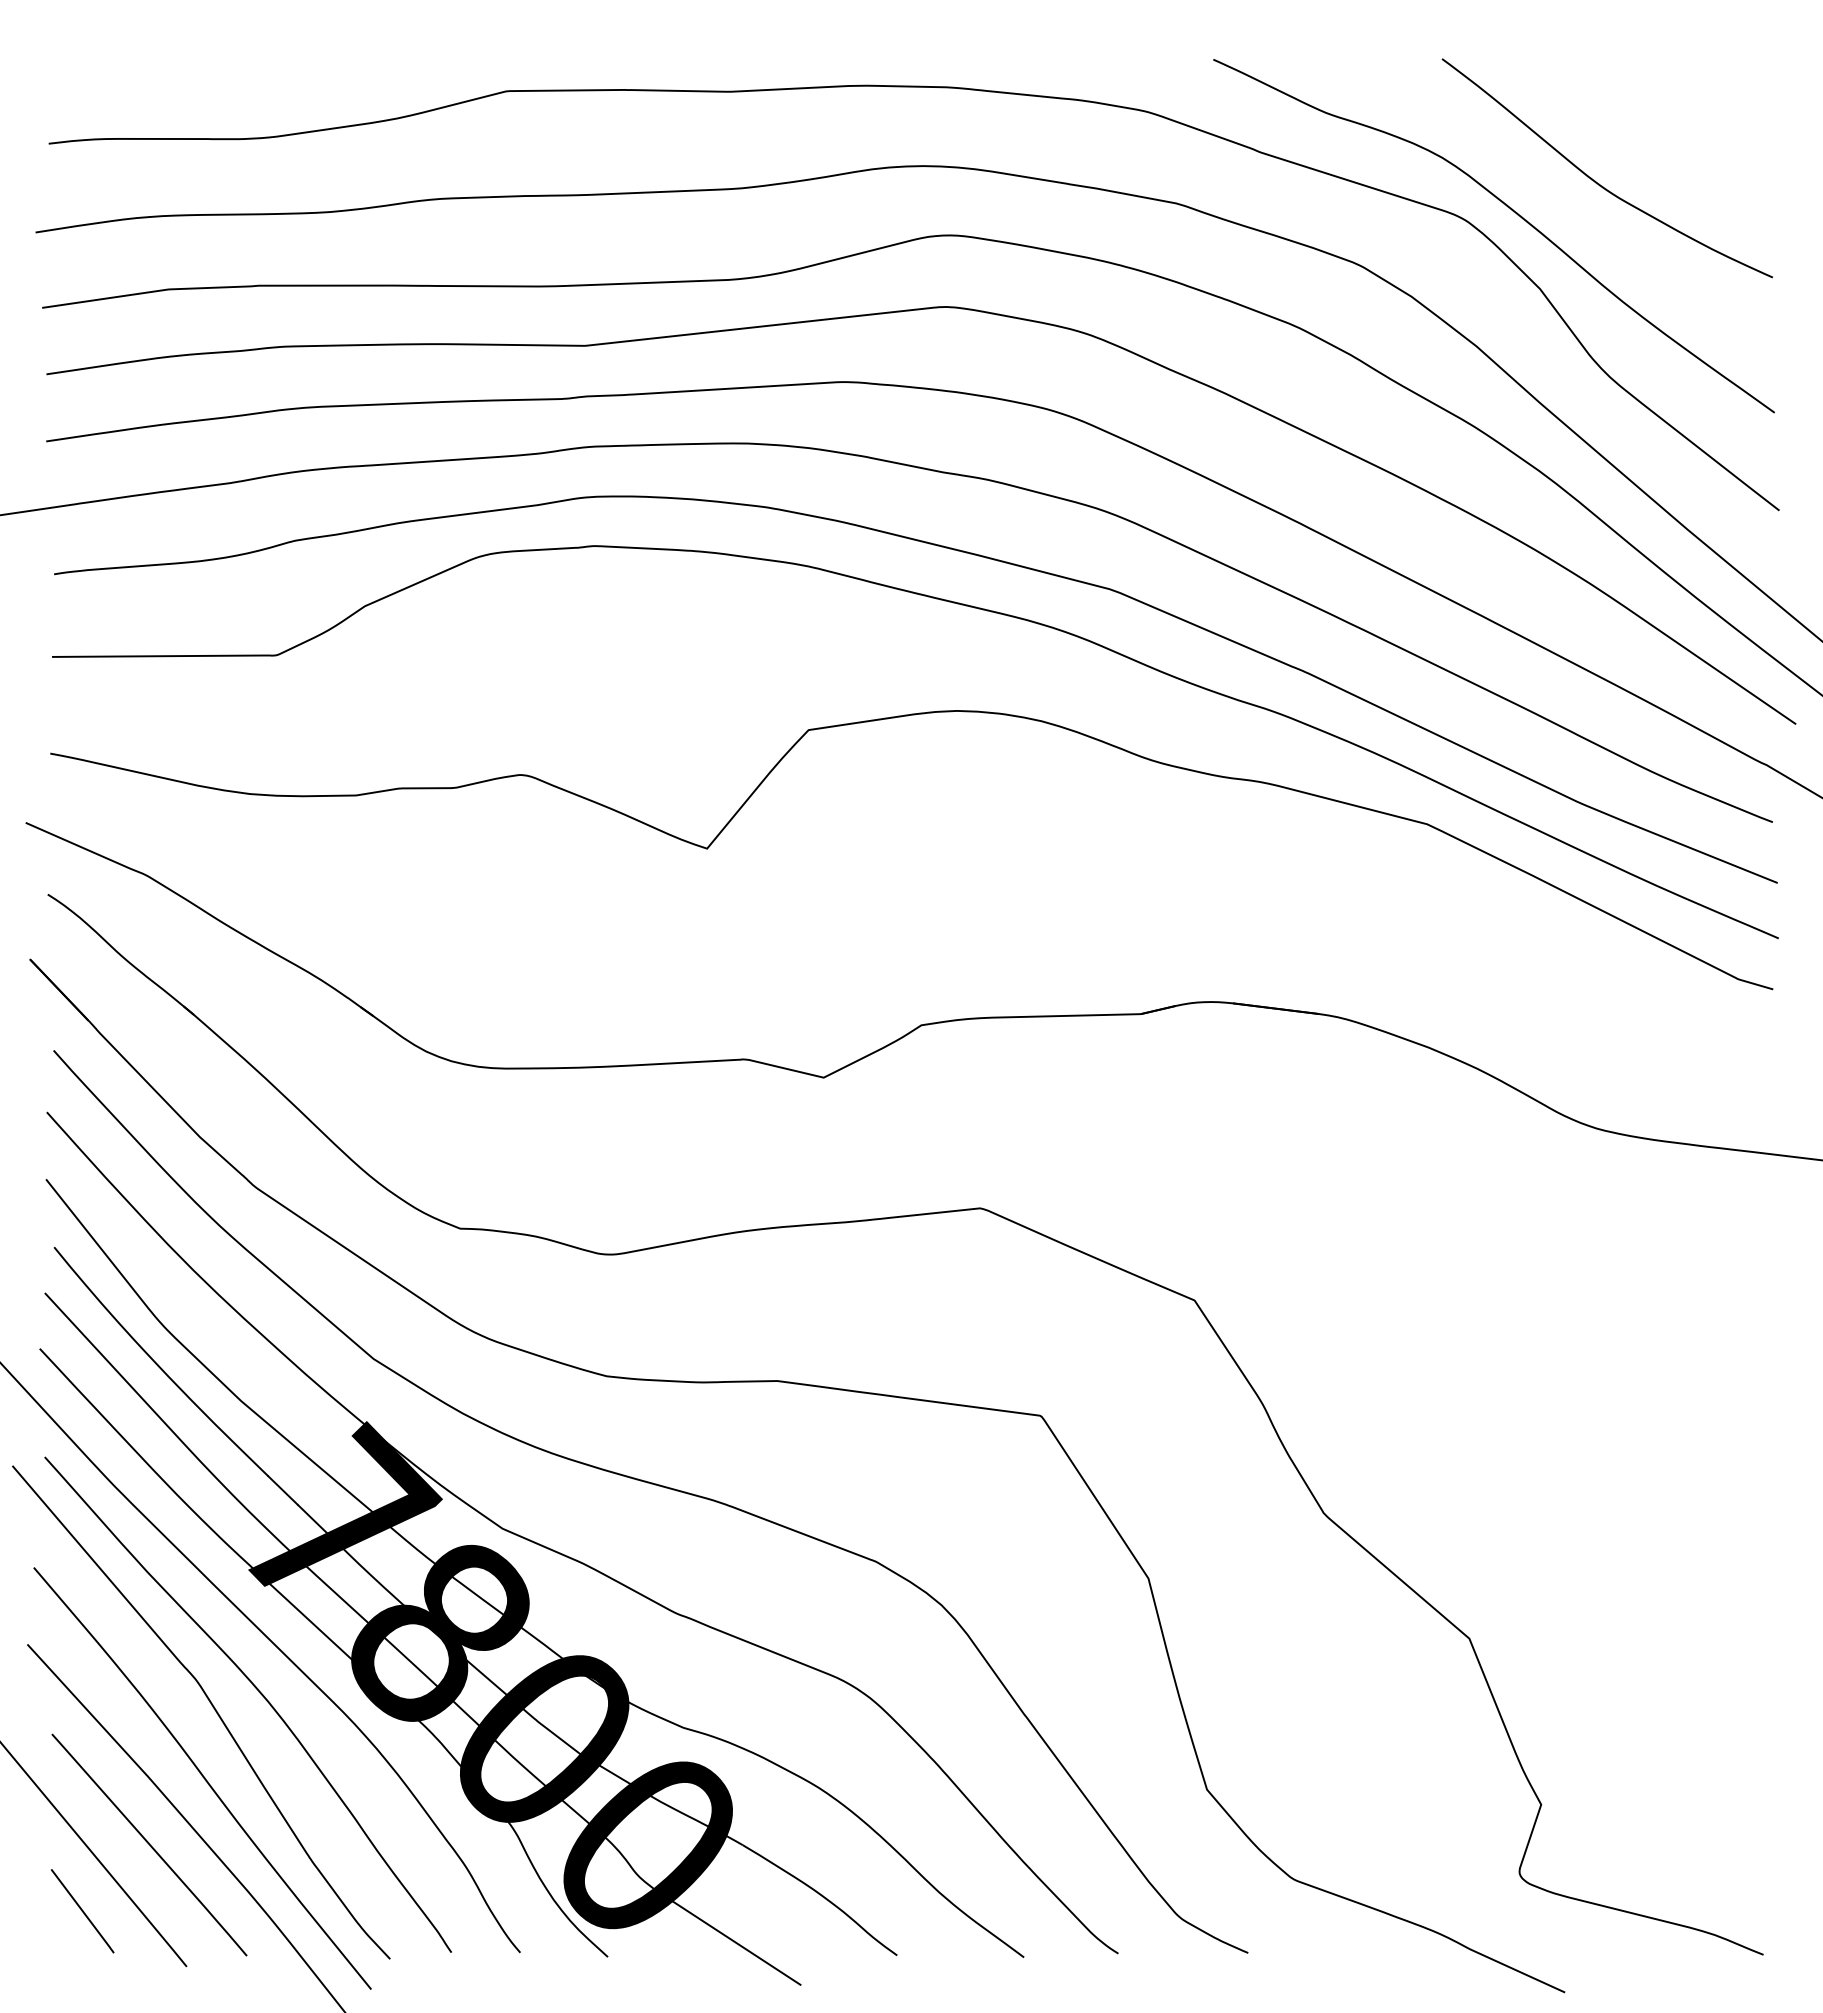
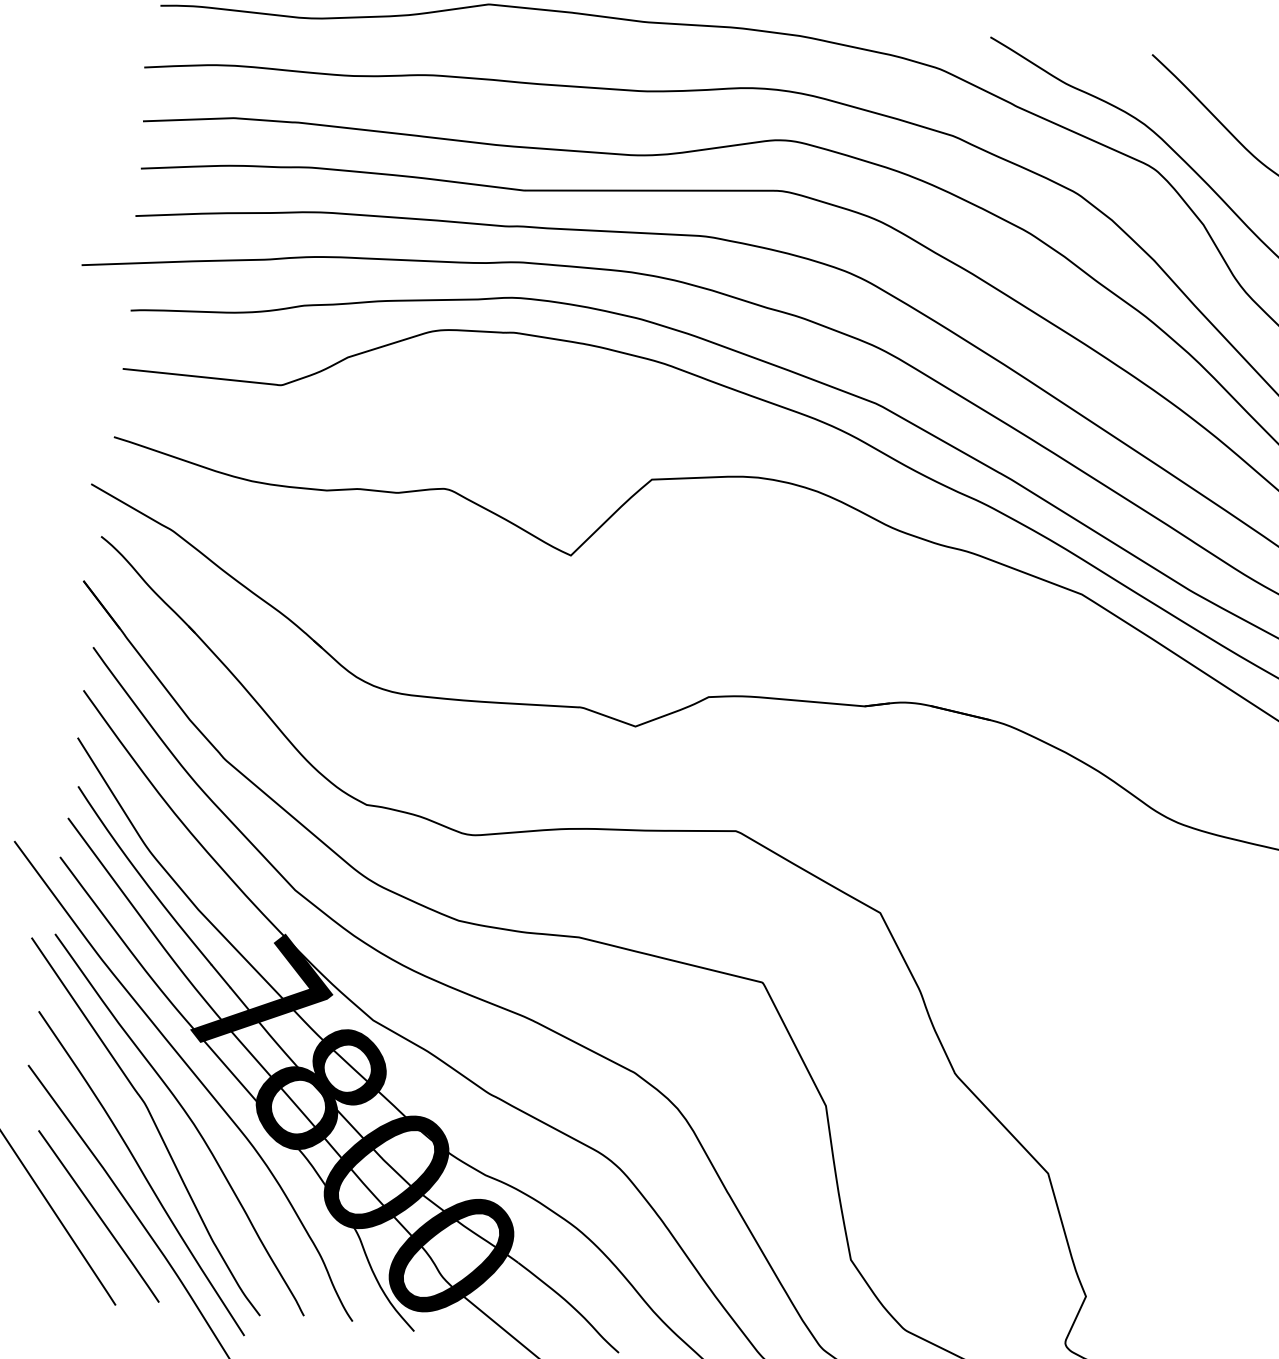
line: (82, 1911) -> (46, 1258), removed

